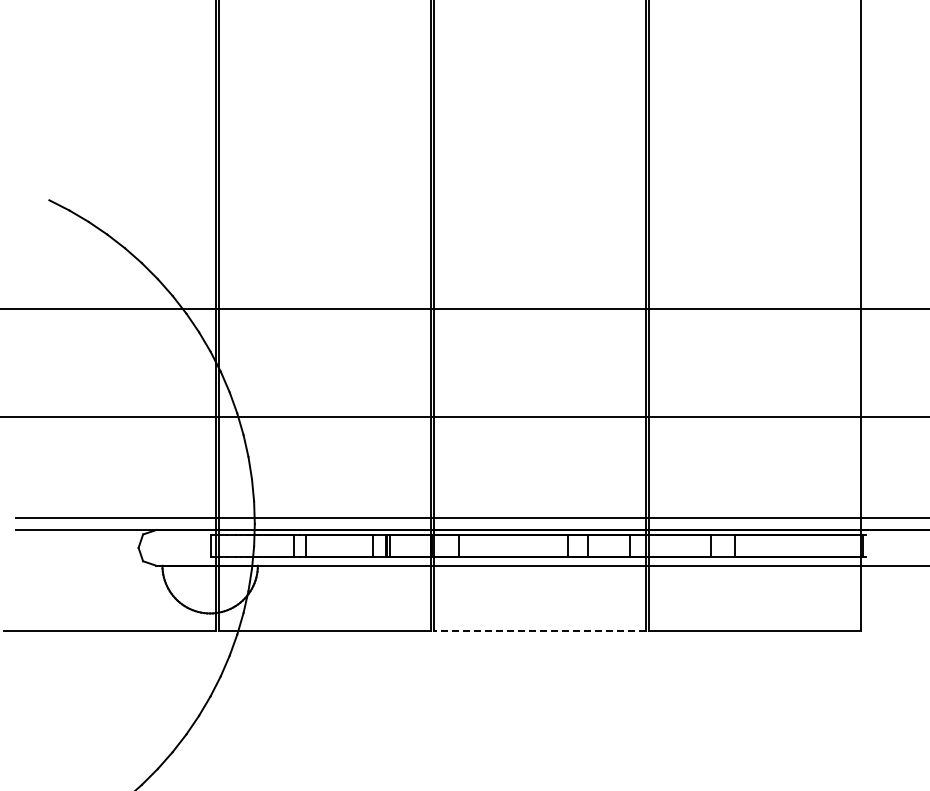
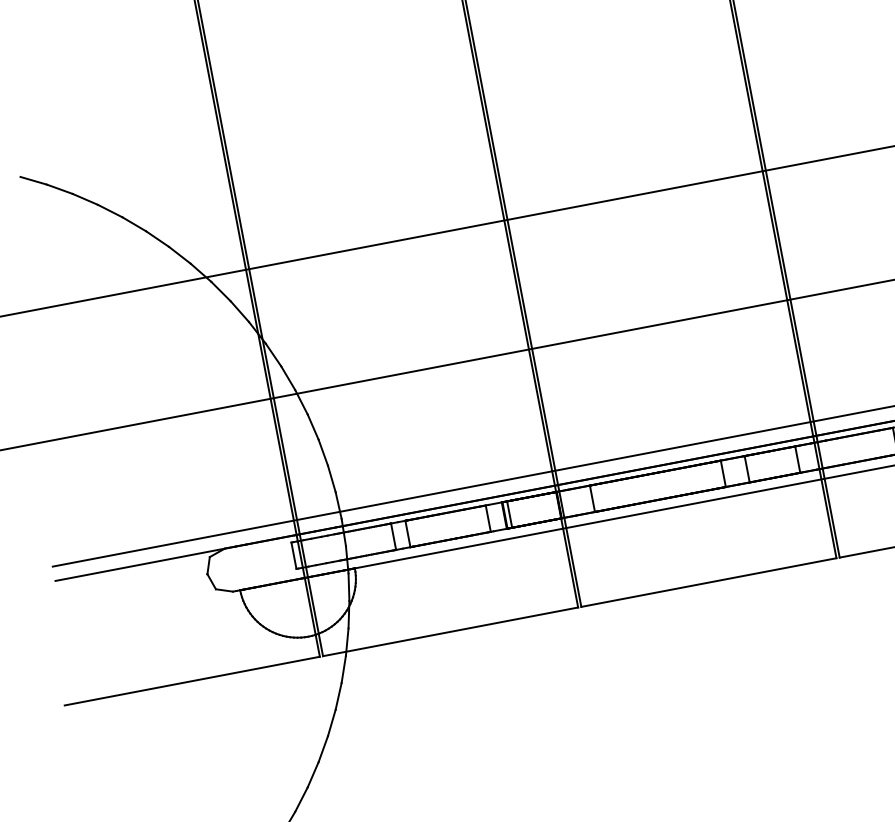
line: (539, 631) -> (708, 582), dashed -> solid

